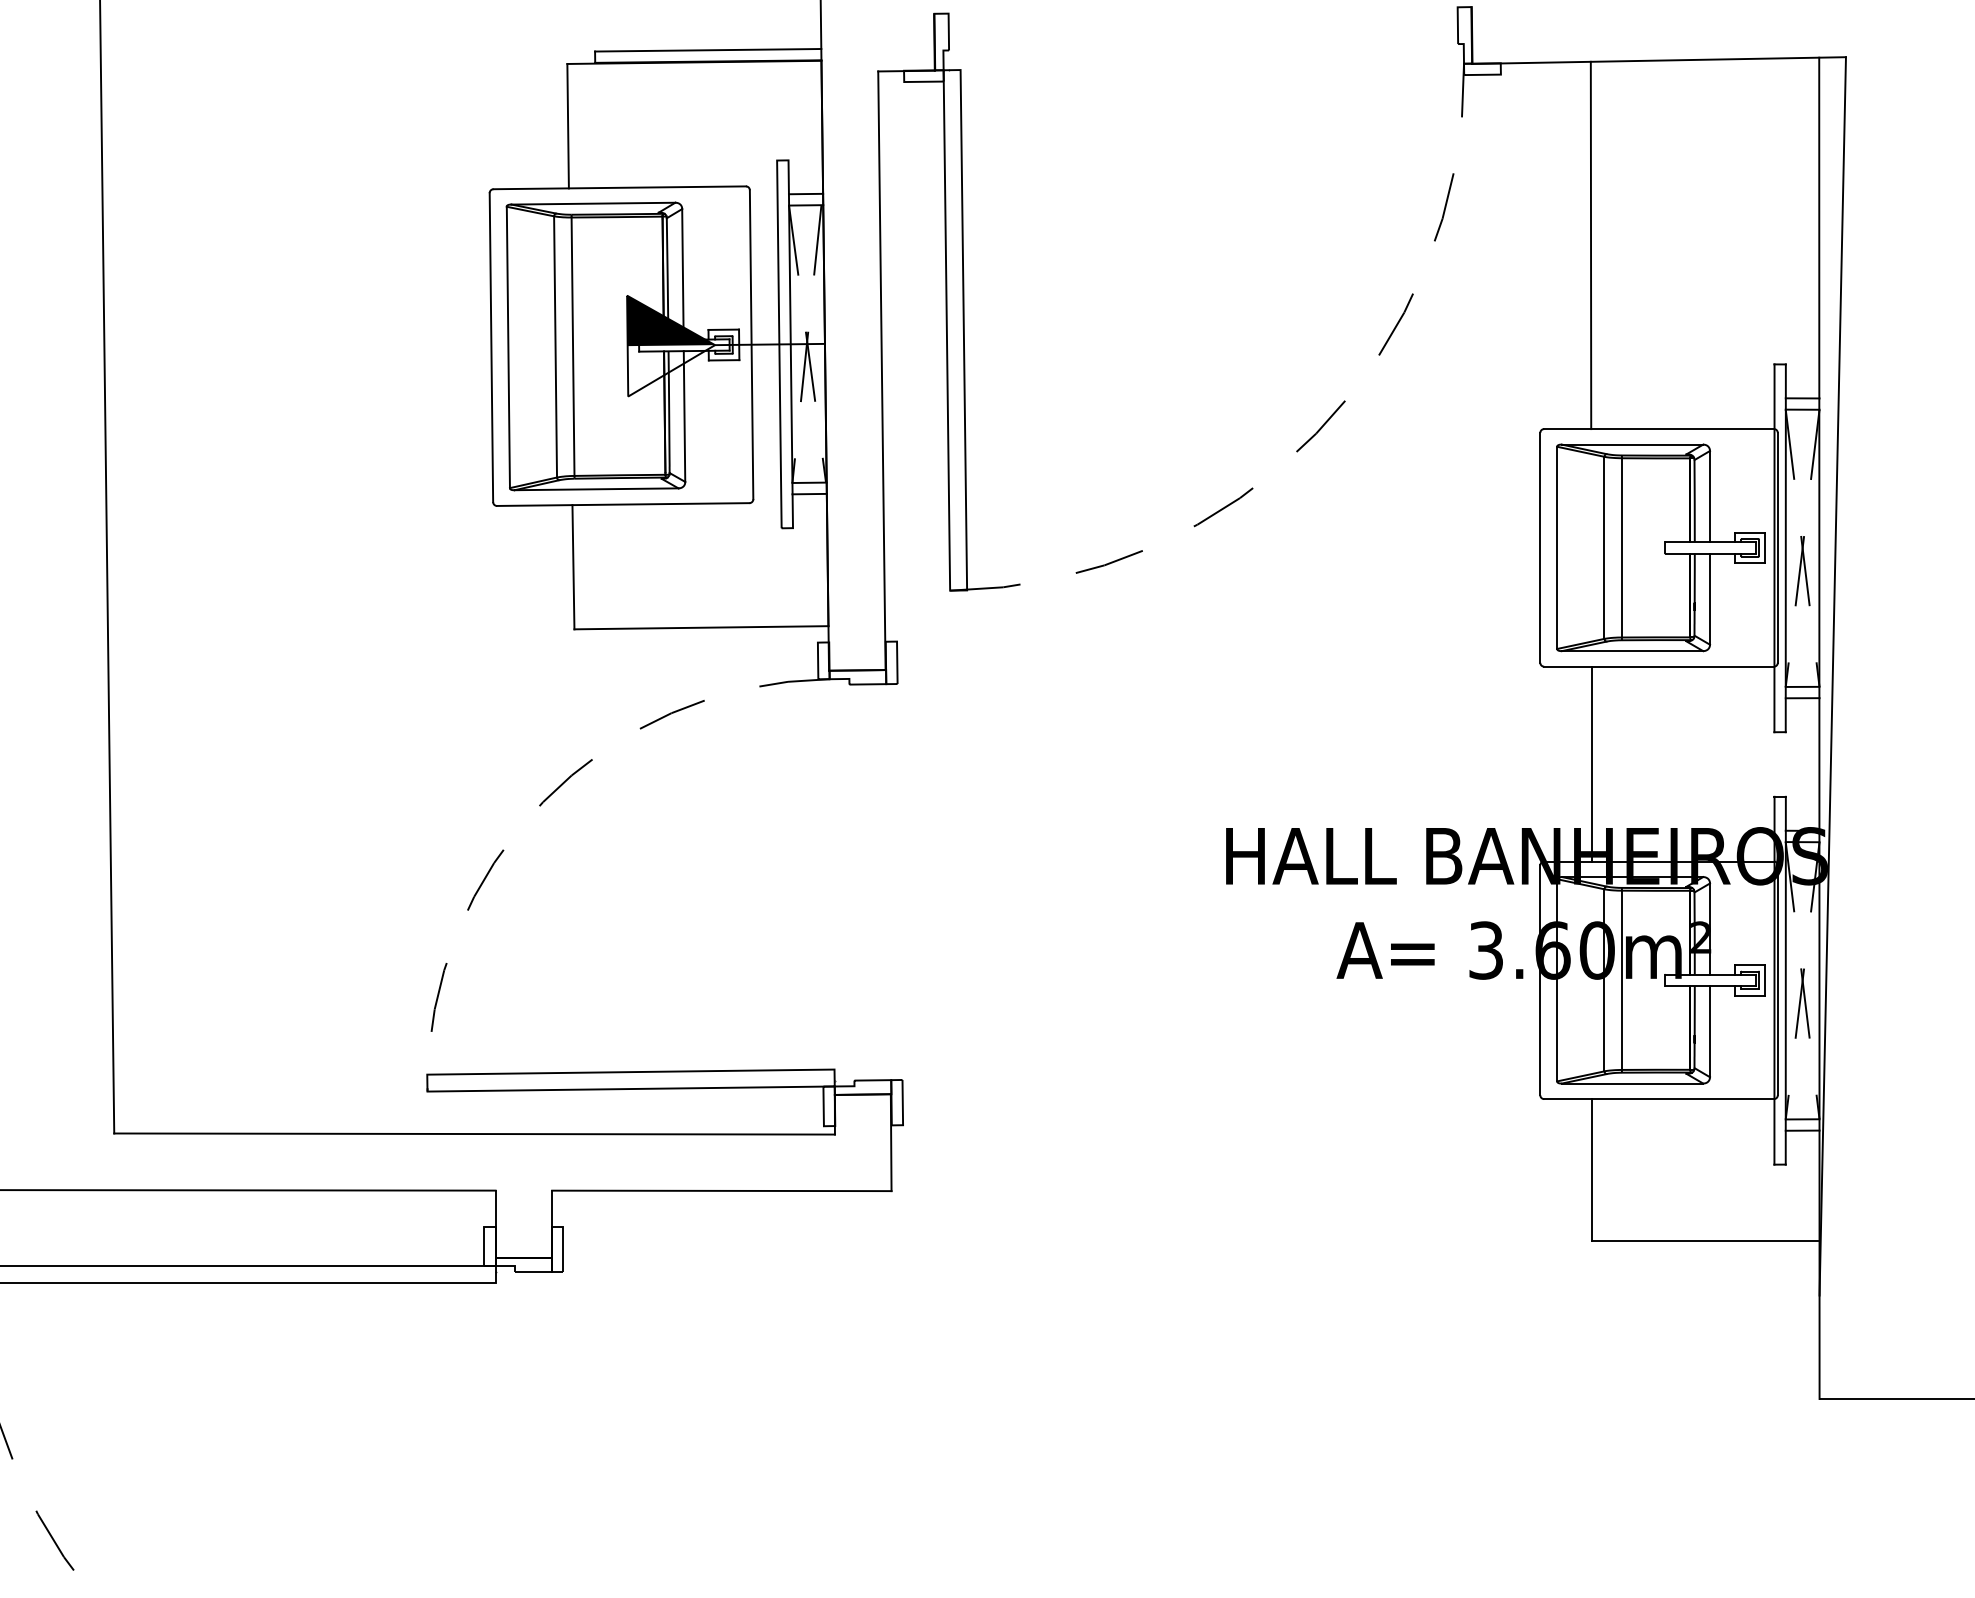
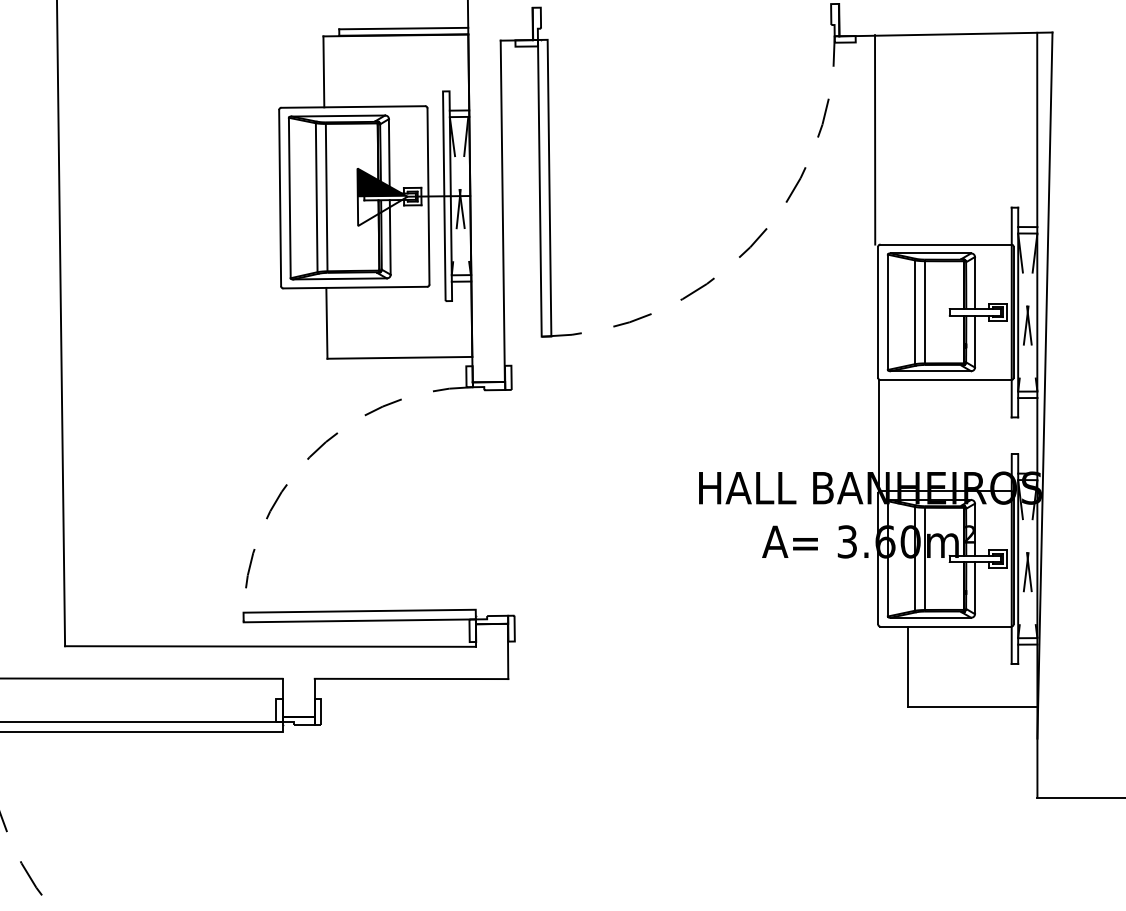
line: (1591, 244) -> (875, 139), moved
line: (1591, 763) -> (878, 435), moved

